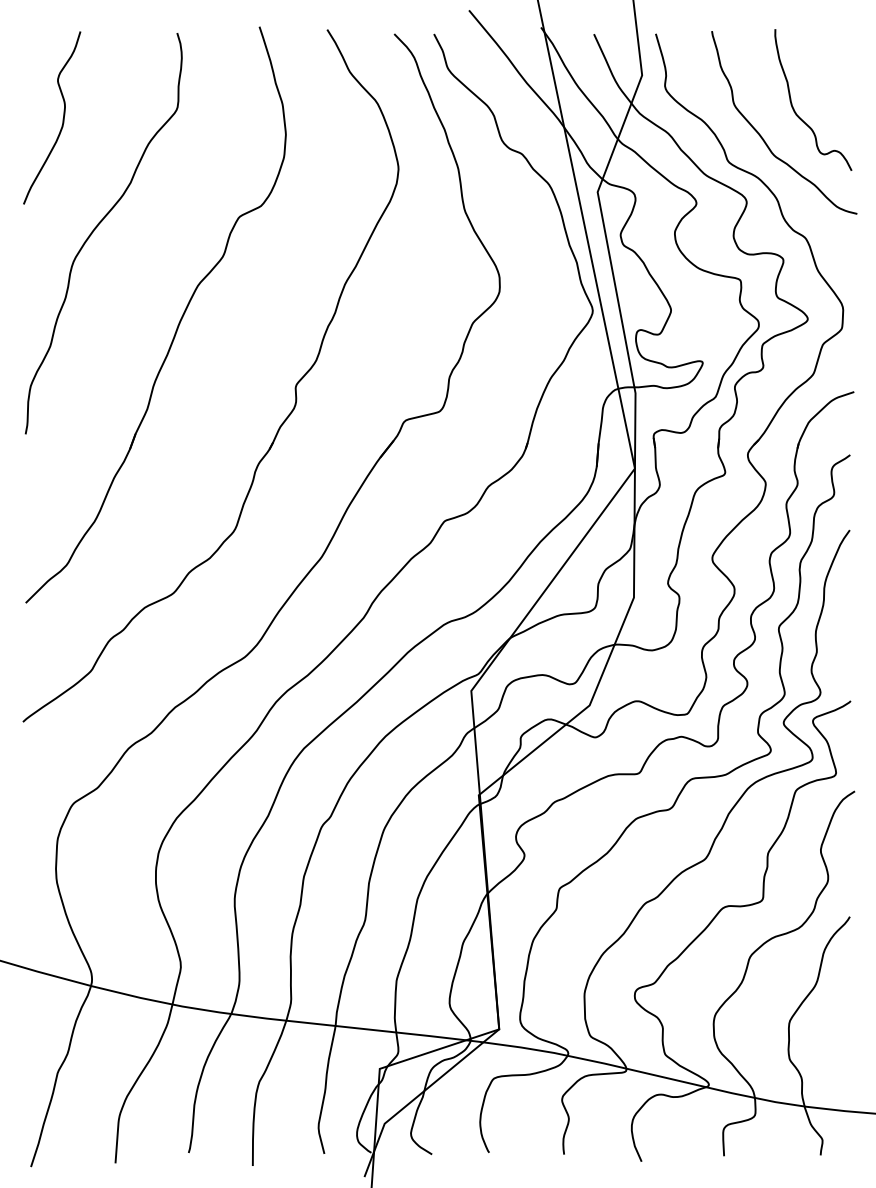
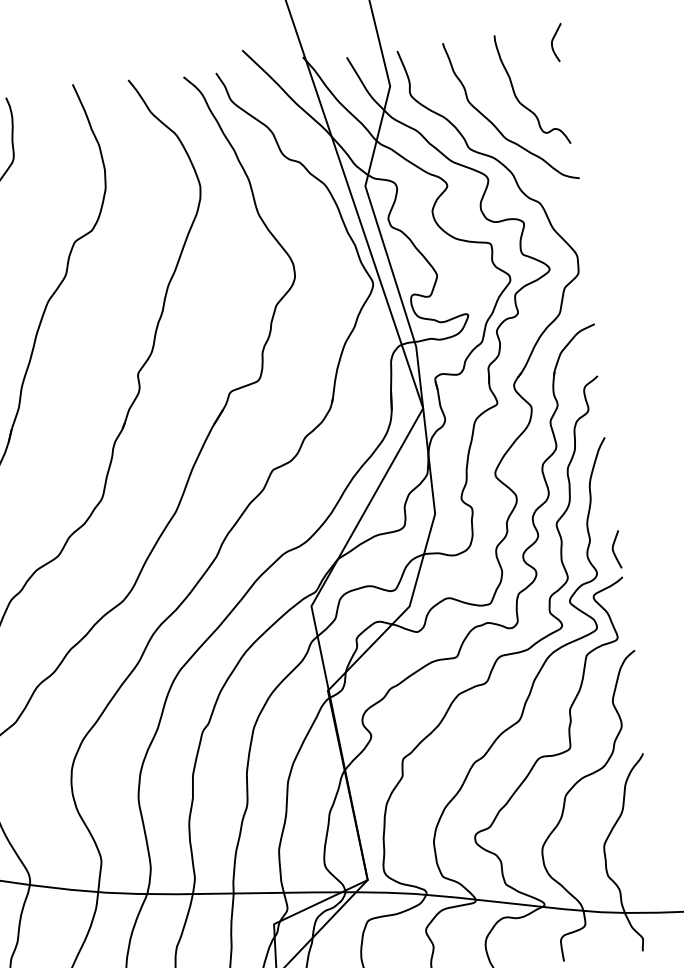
curve: (845, 44) -> (553, 40), added
curve: (844, 668) -> (614, 551), added

